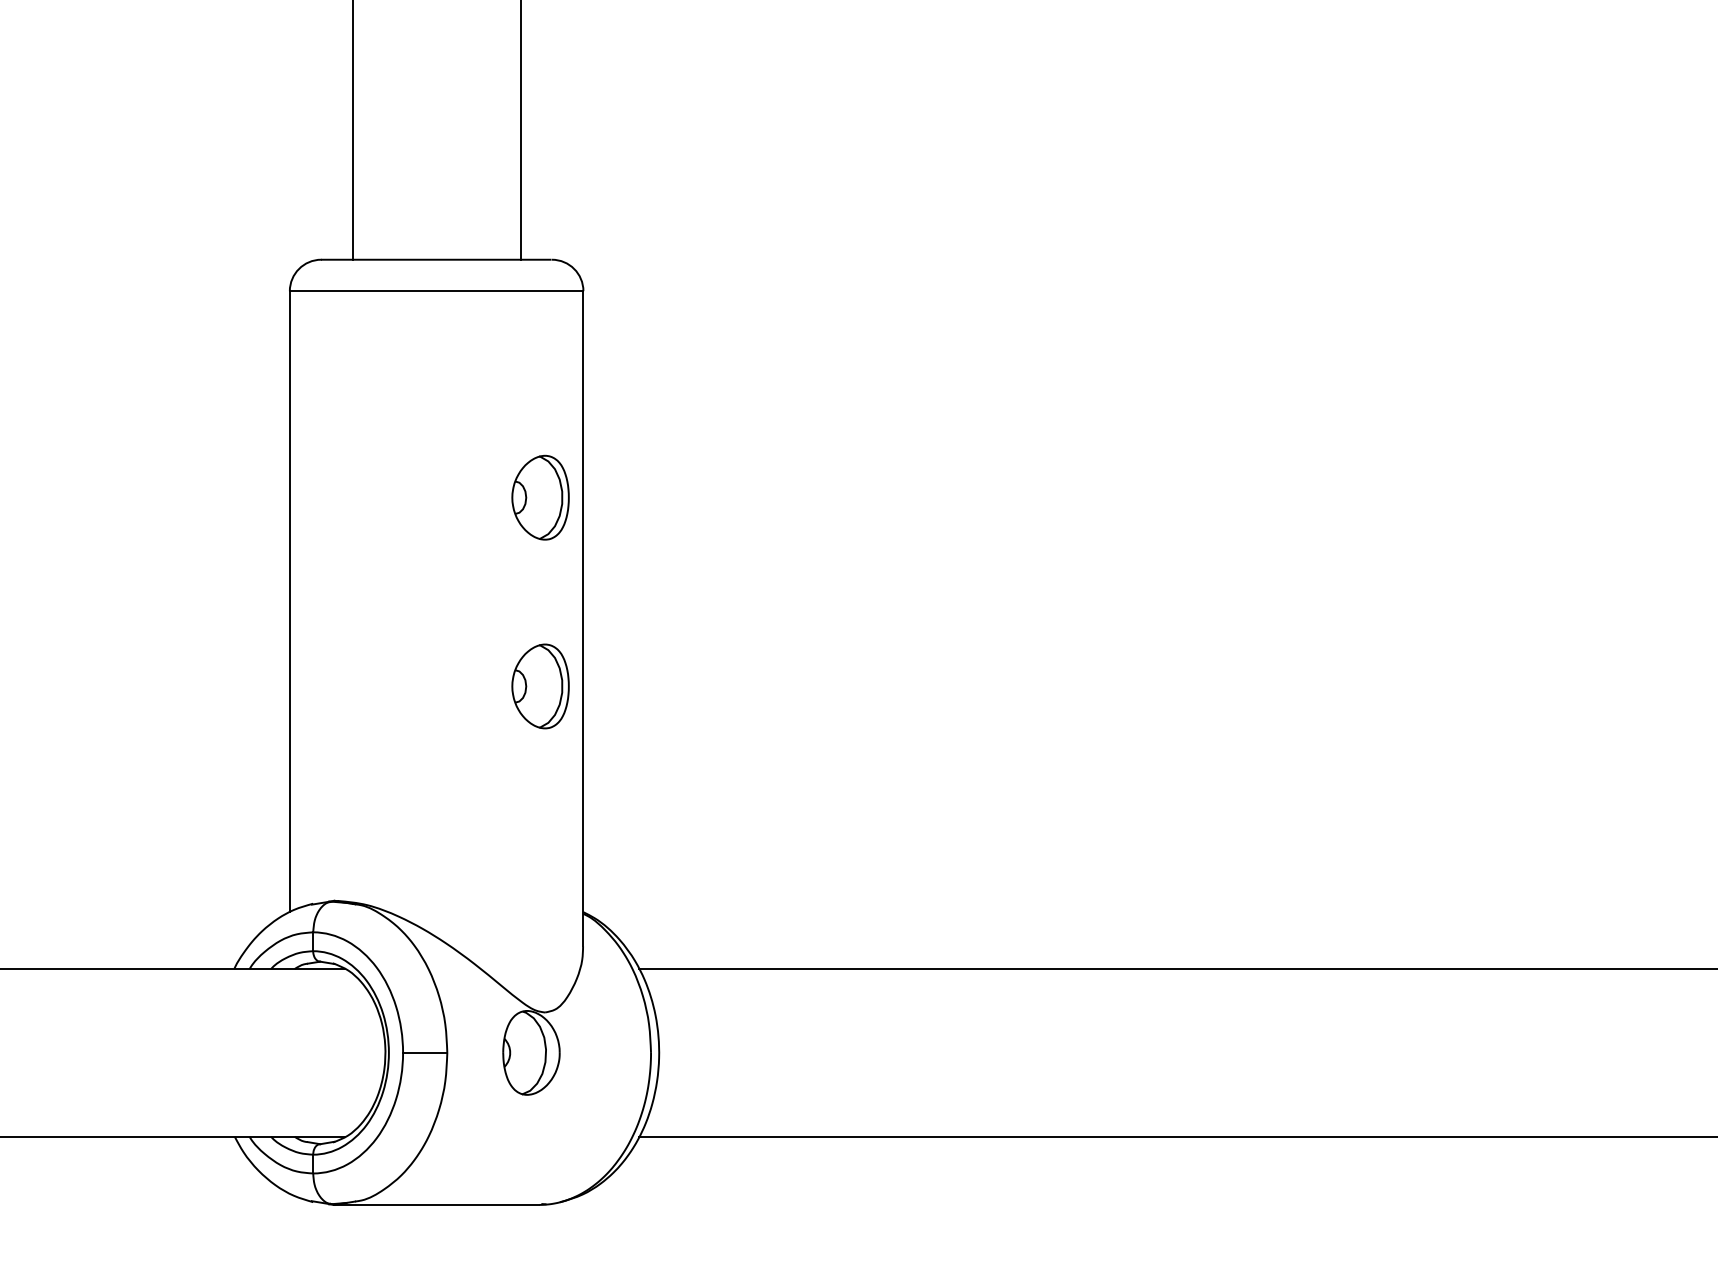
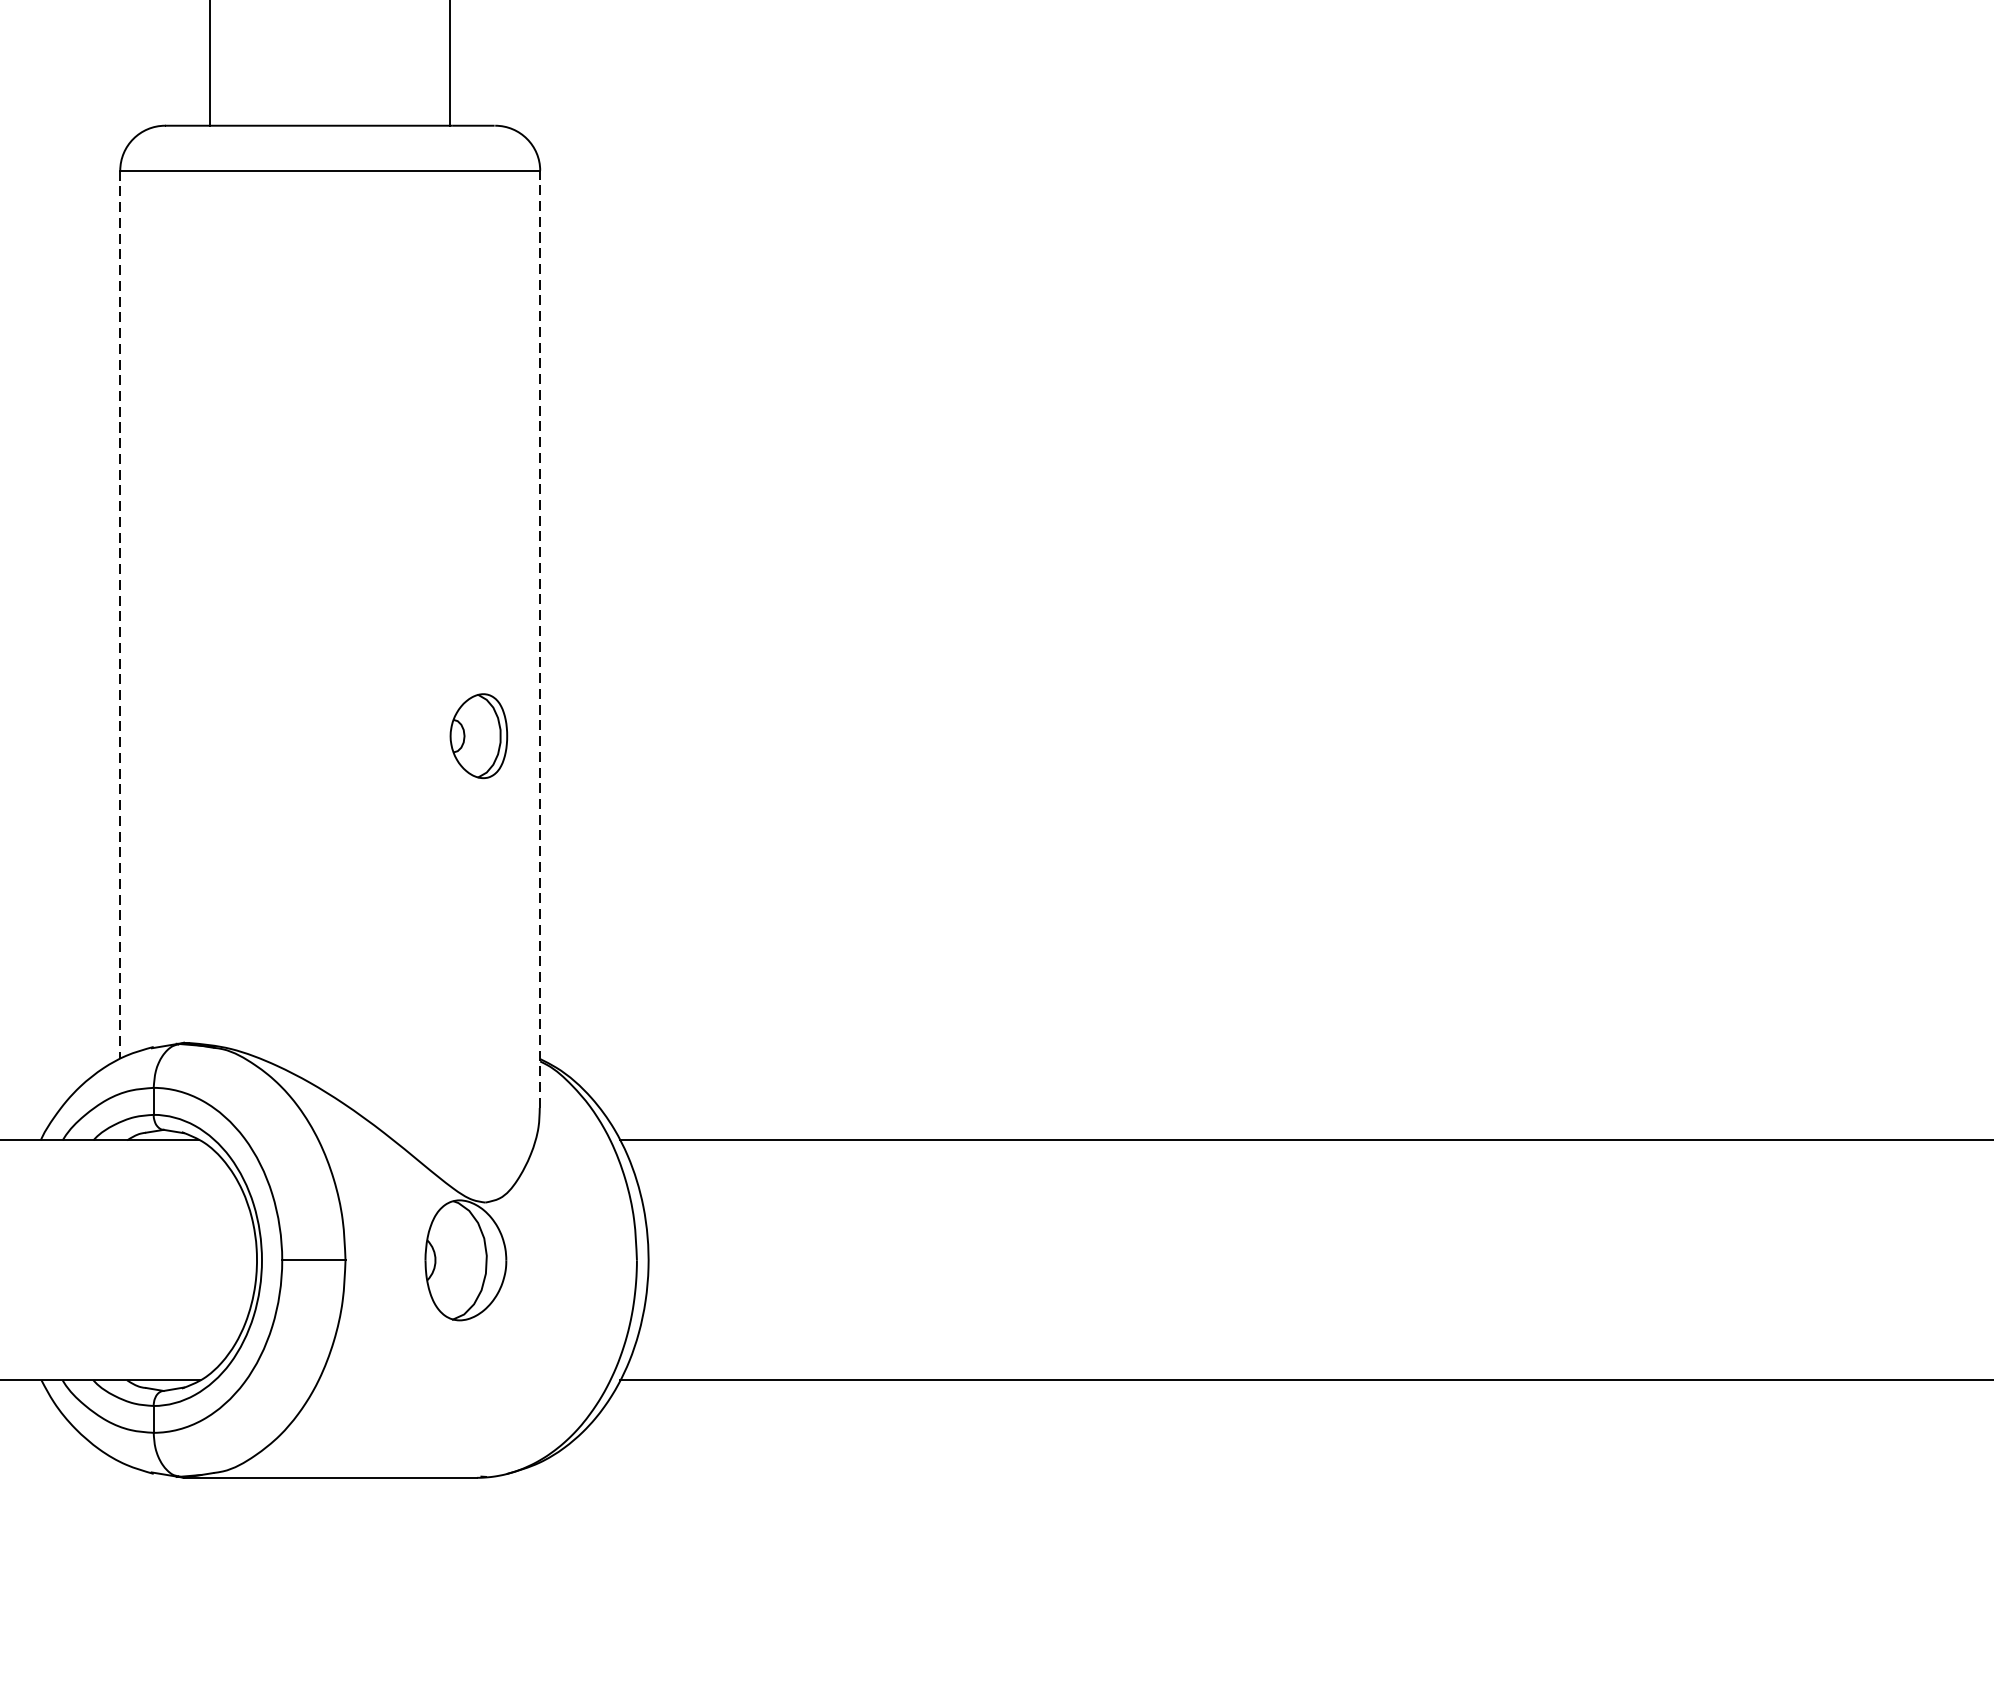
part: (540, 497) -> (478, 465), removed
line: (289, 601) -> (119, 614), solid -> dashed
line: (583, 618) -> (540, 638), solid -> dashed
part: (540, 686) -> (478, 736), size x0.7

